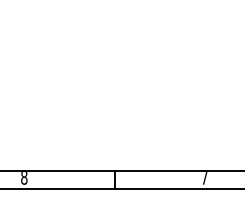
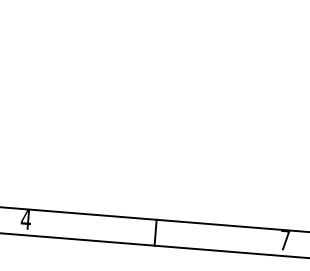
text: (23, 178) -> (24, 220), 8 -> 4

